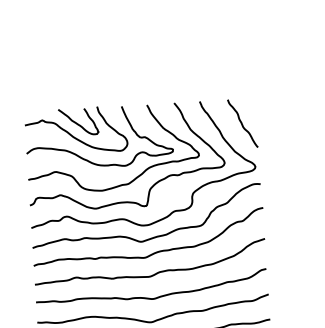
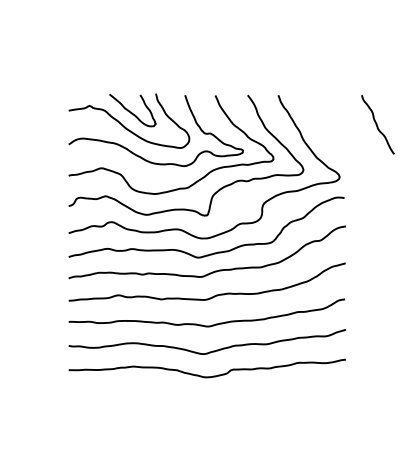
curve: (242, 123) -> (377, 124), moved

